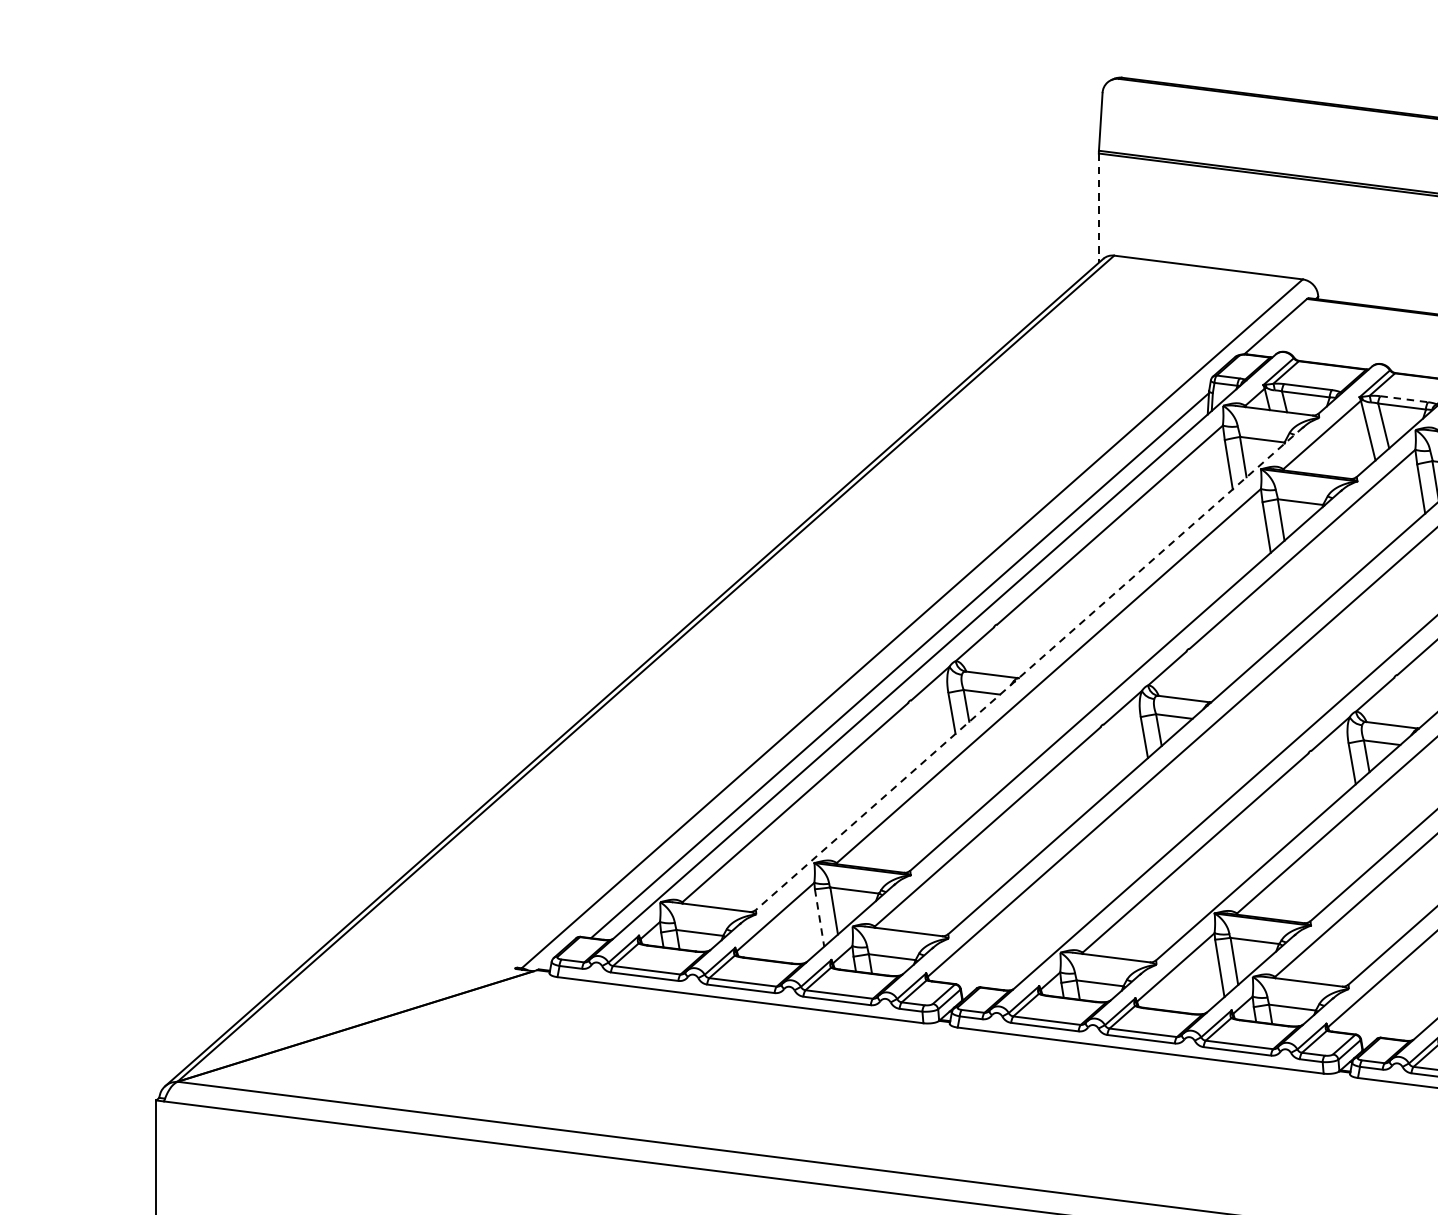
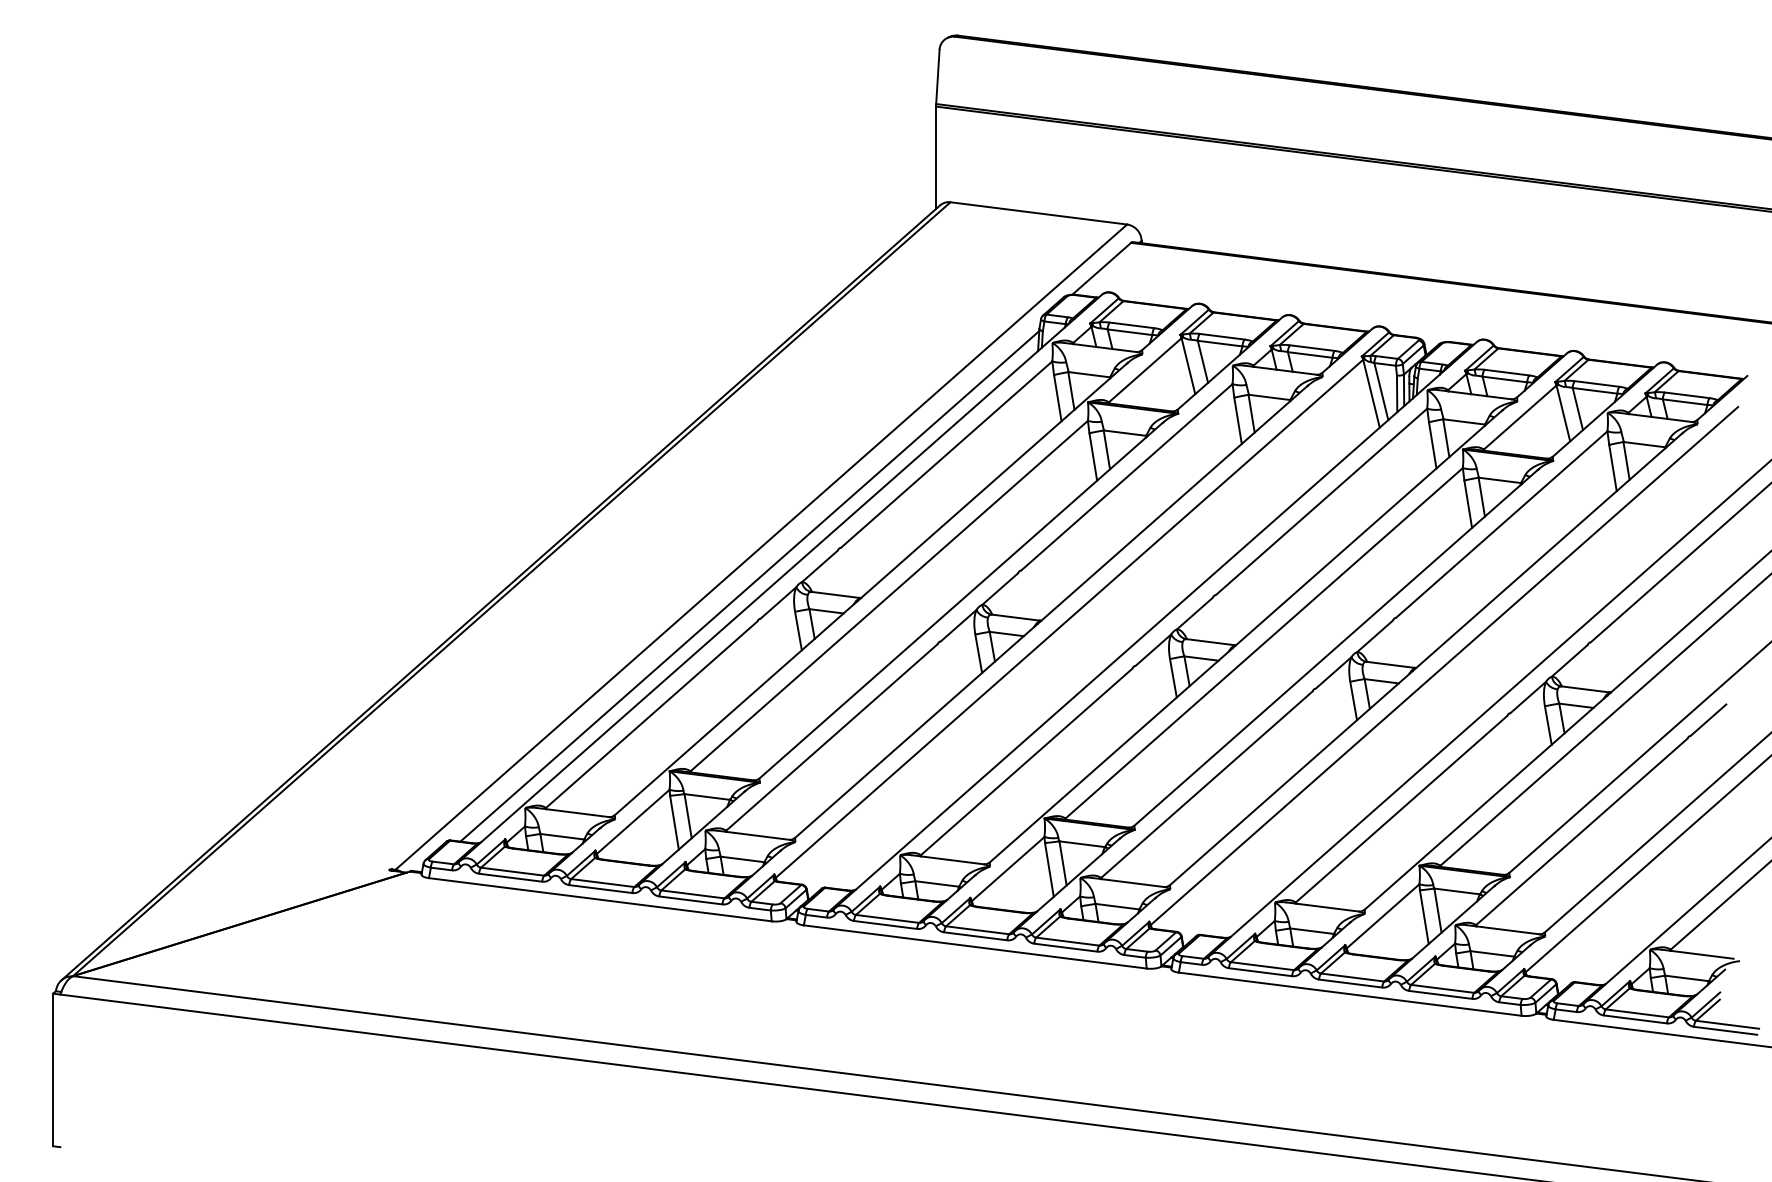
line: (1099, 208) -> (936, 158), dashed -> solid
line: (1404, 398) -> (1222, 336), dashed -> solid
line: (1029, 669) -> (871, 589), dashed -> solid
line: (819, 918) -> (674, 823), dashed -> solid

